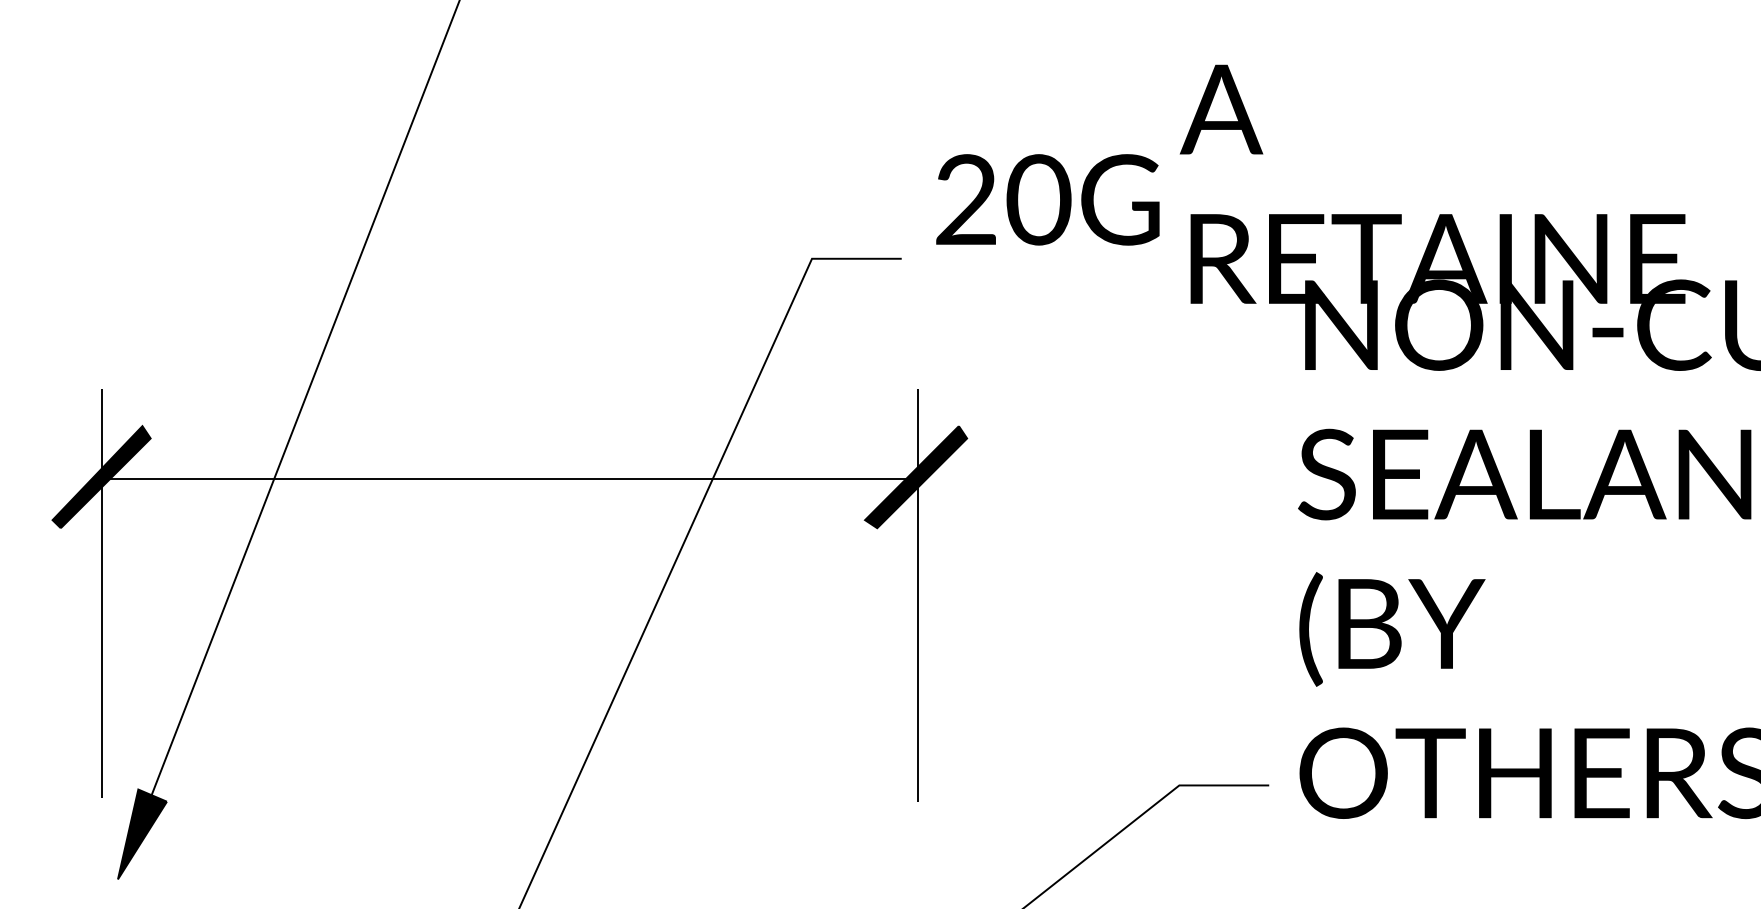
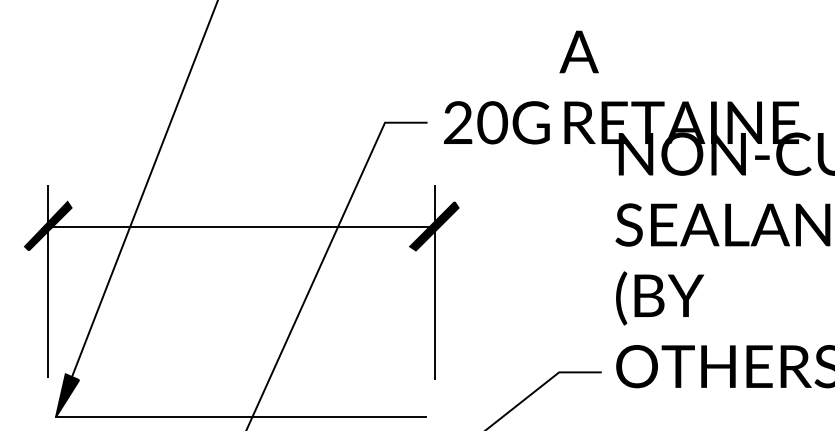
text: (1047, 199) -> (496, 122), moved
line: (507, 878) -> (240, 416), added

